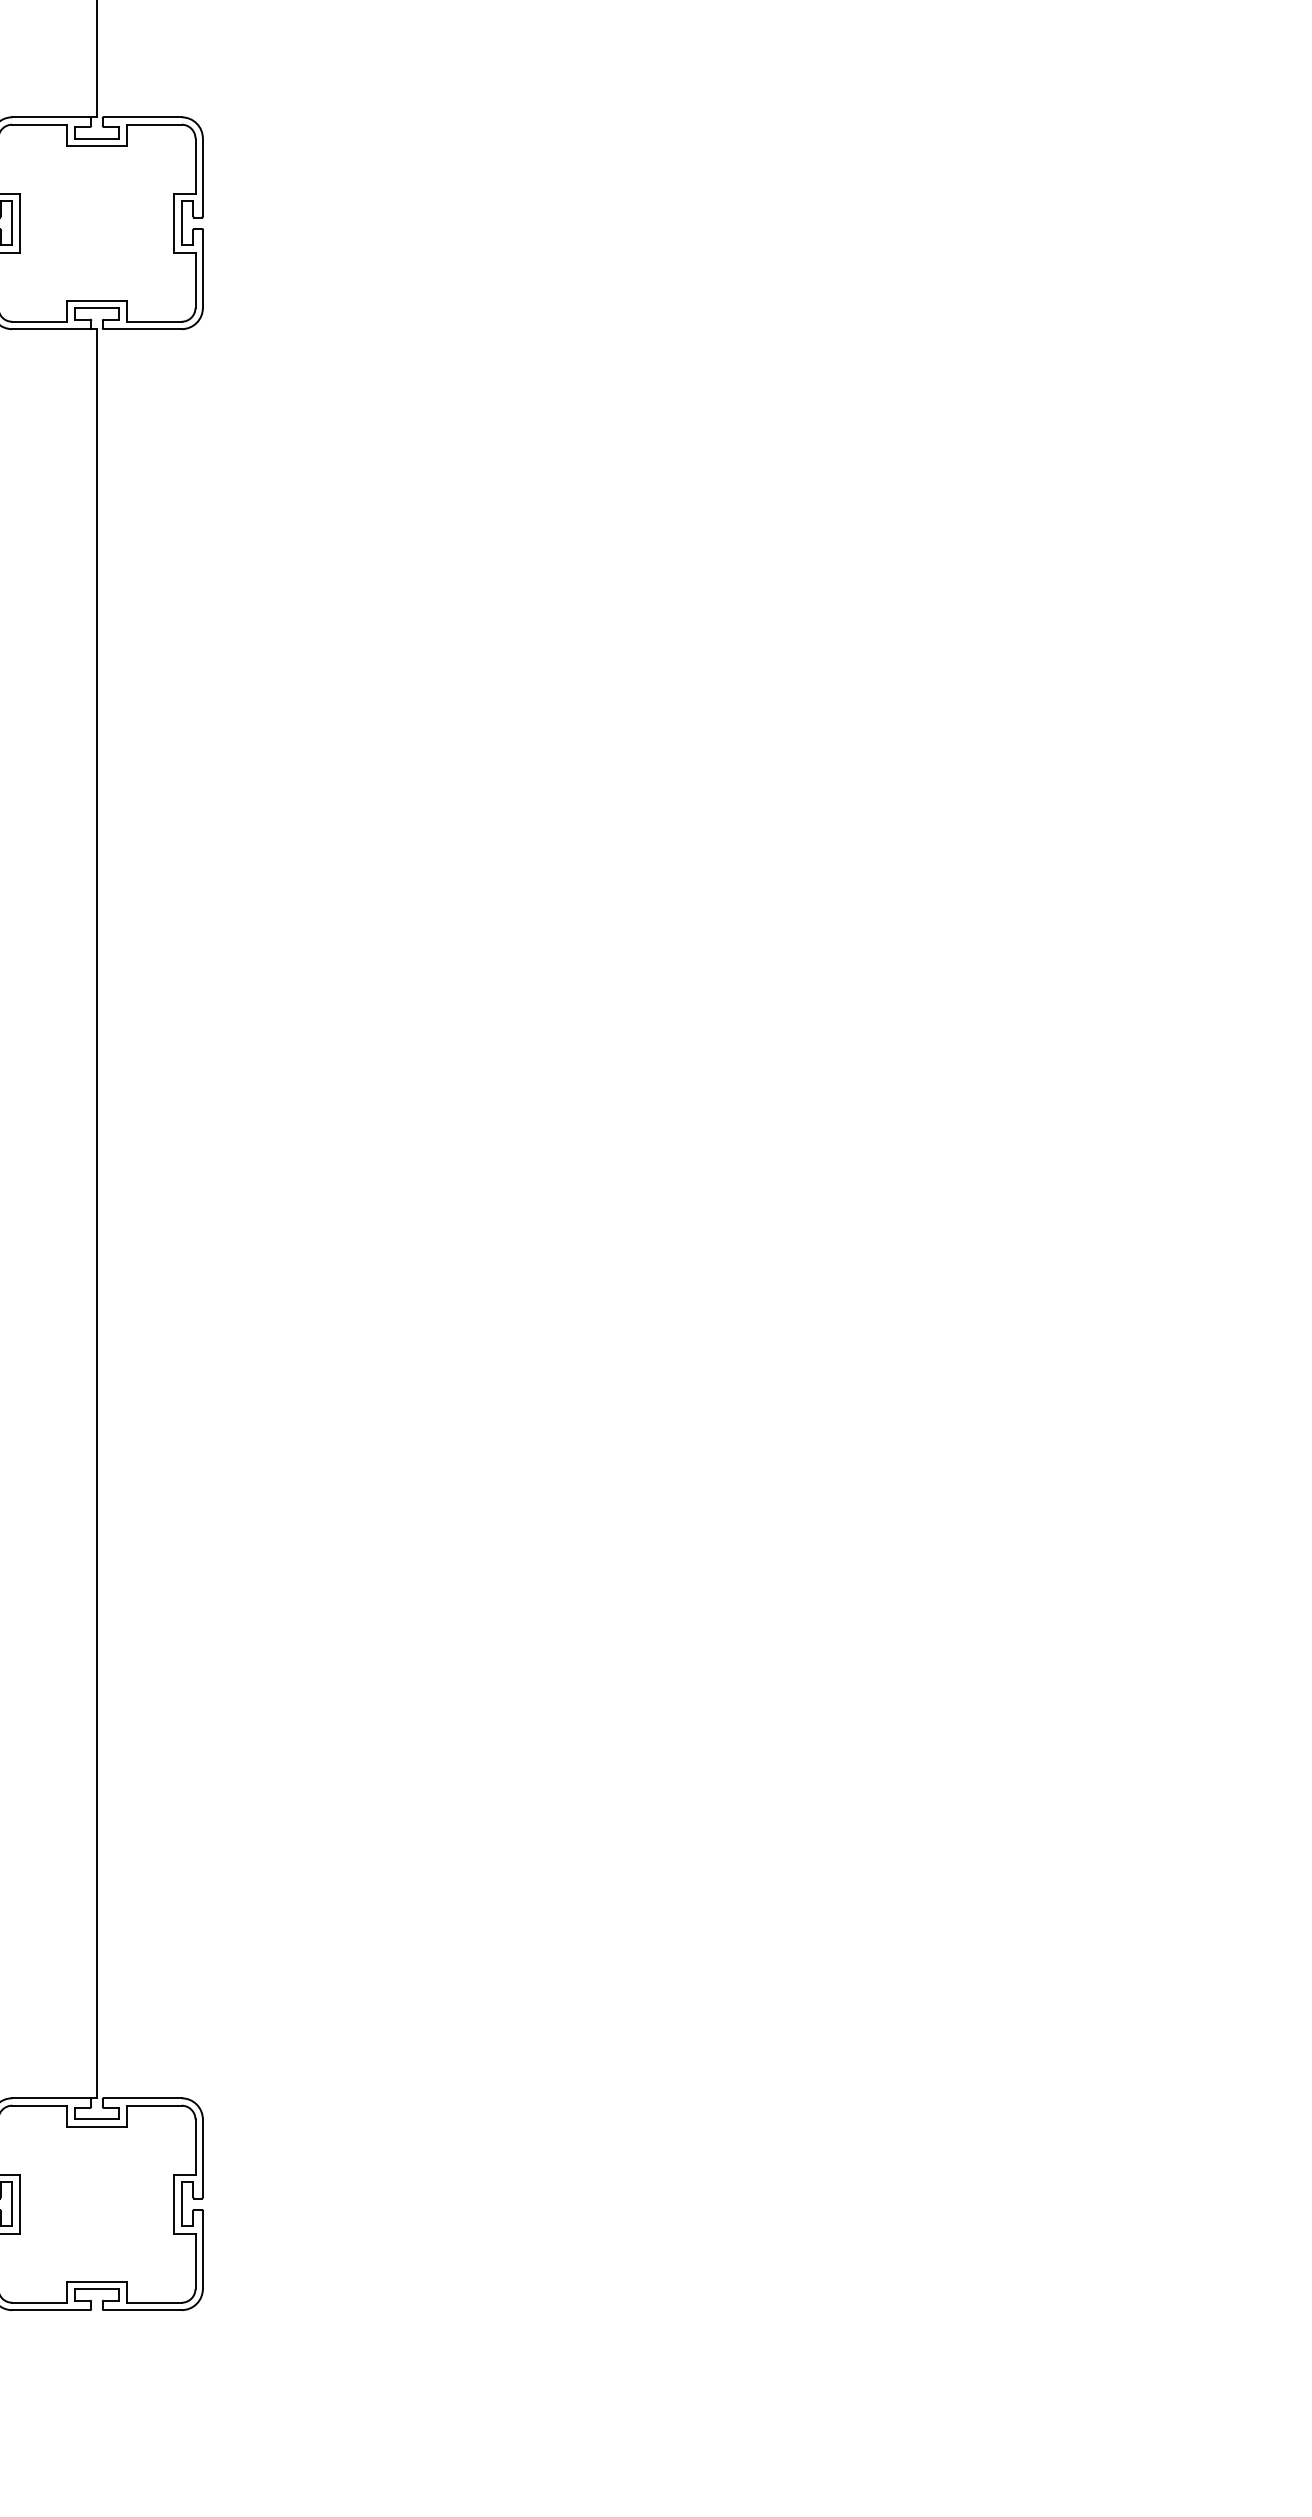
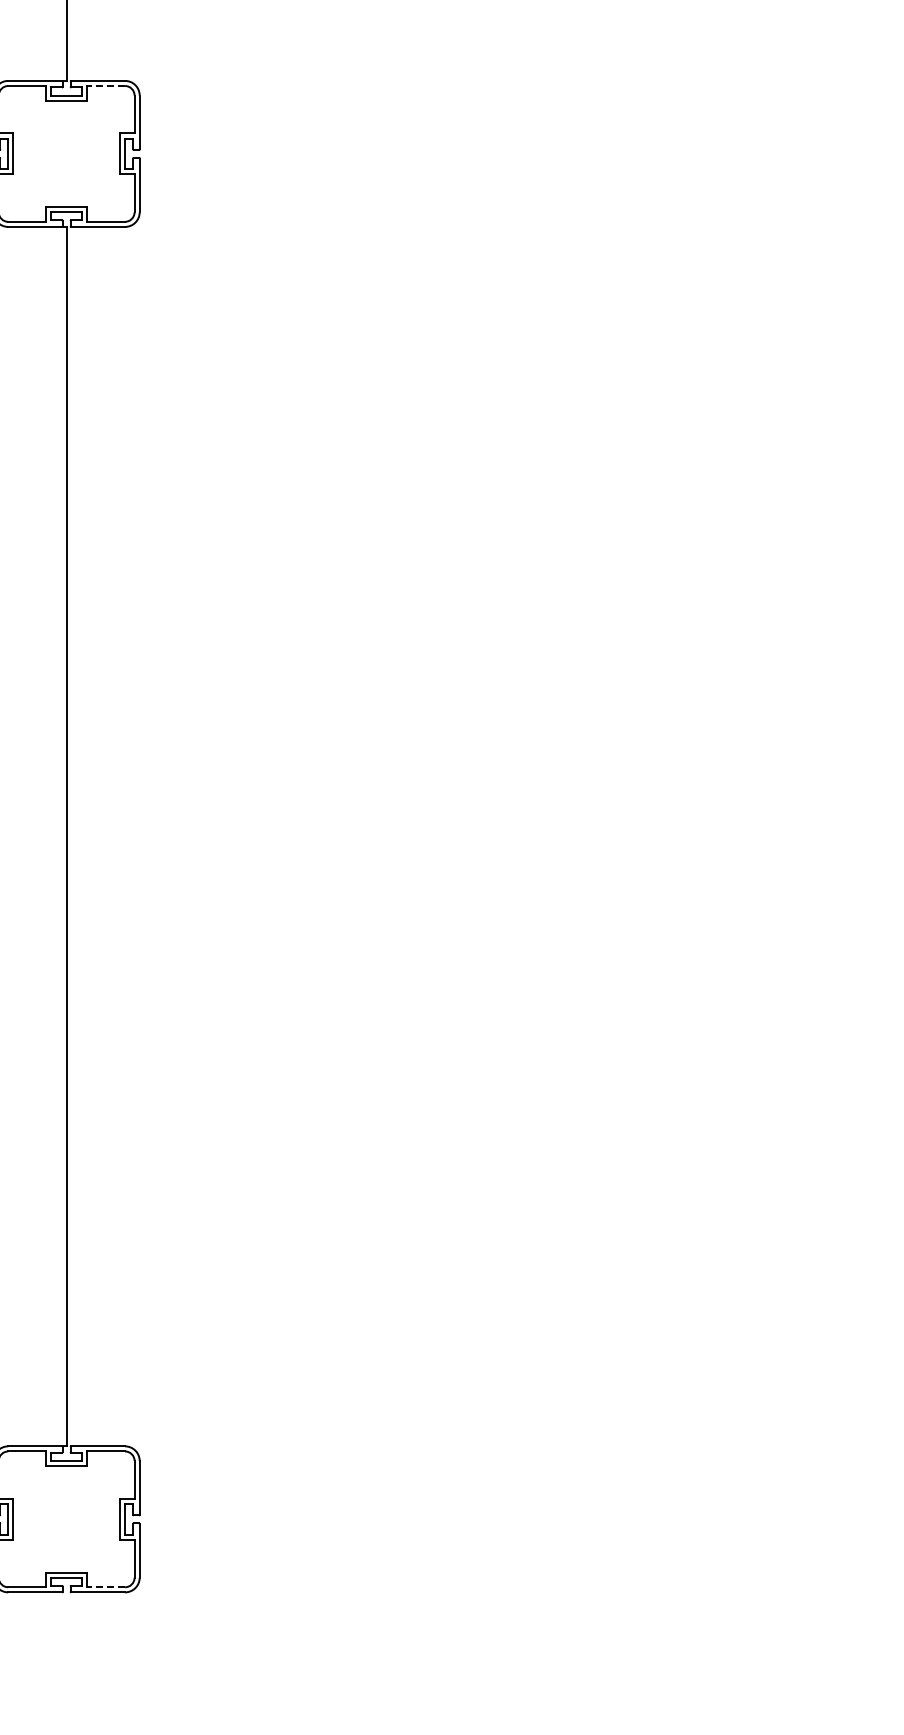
line: (154, 125) -> (106, 86), solid -> dashed
line: (154, 2303) -> (106, 1587), solid -> dashed

